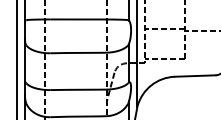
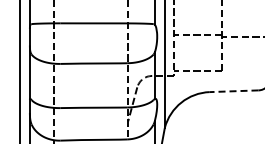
line: (194, 76) -> (233, 91), solid -> dashed

